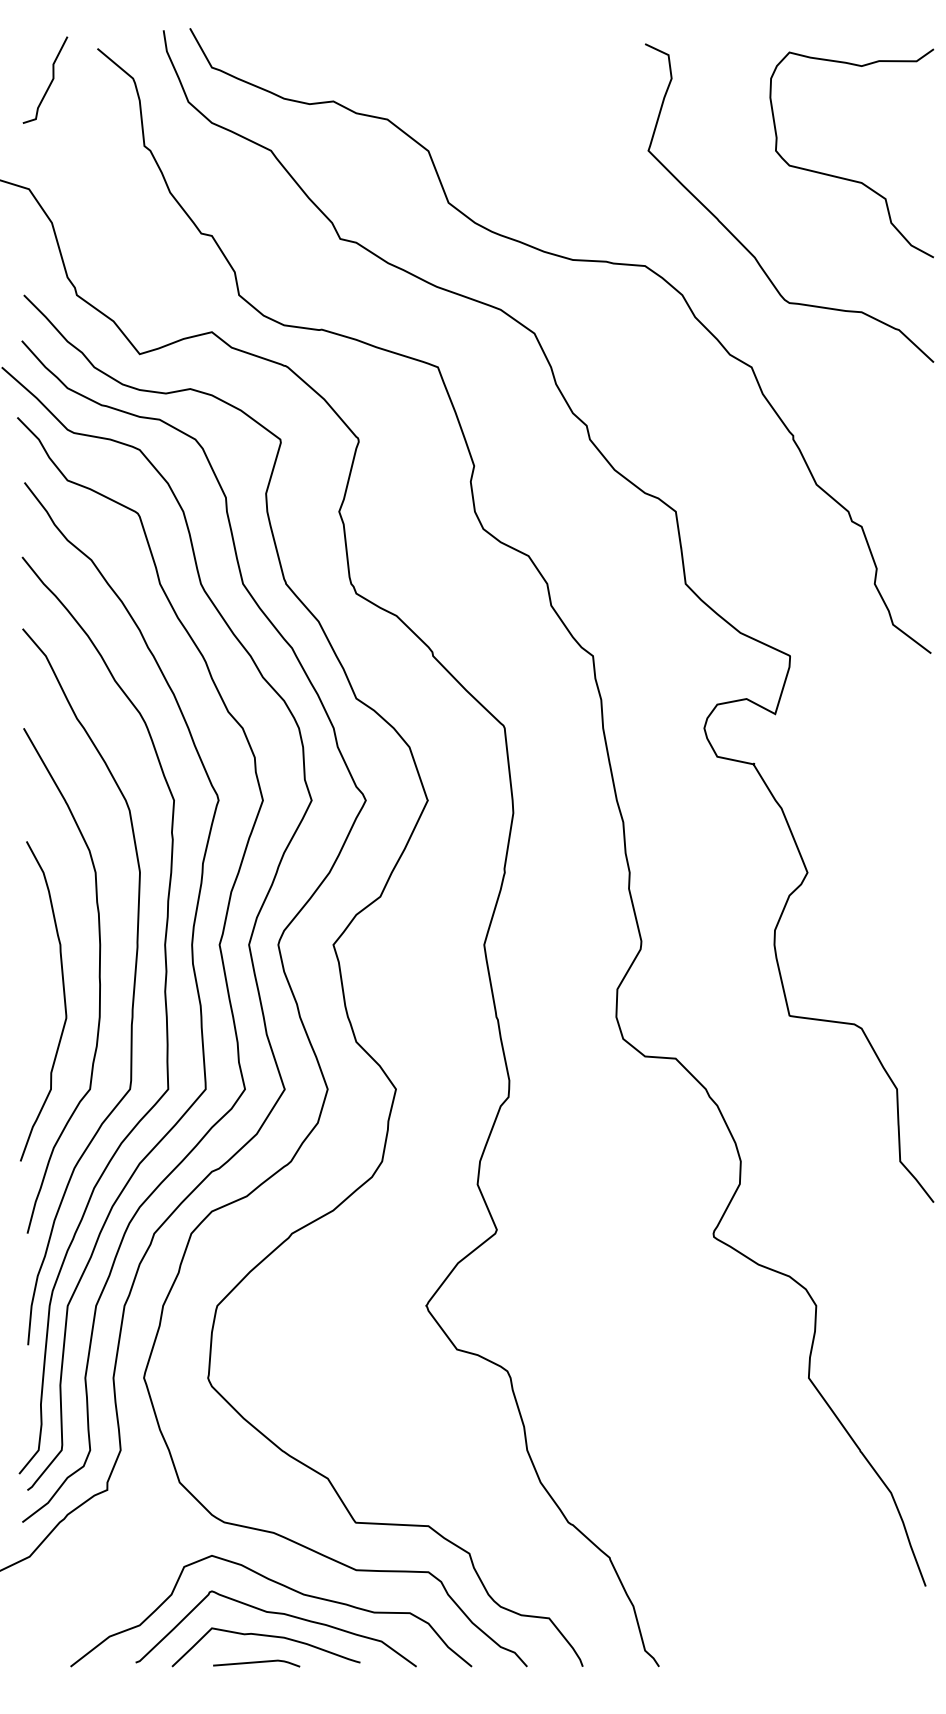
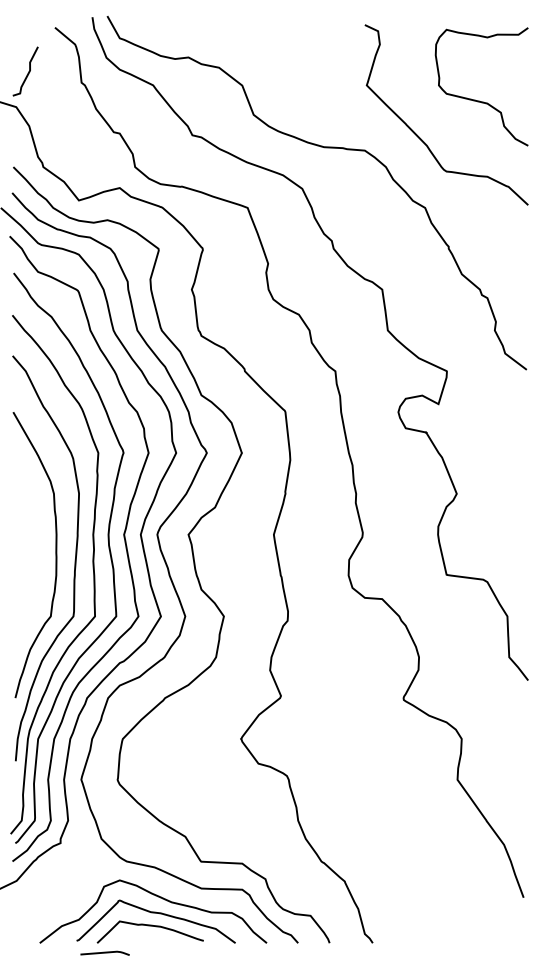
curve: (48, 83) -> (27, 73), moved
curve: (62, 1001) -> (35, 566), removed
line: (255, 1662) -> (104, 952), moved

